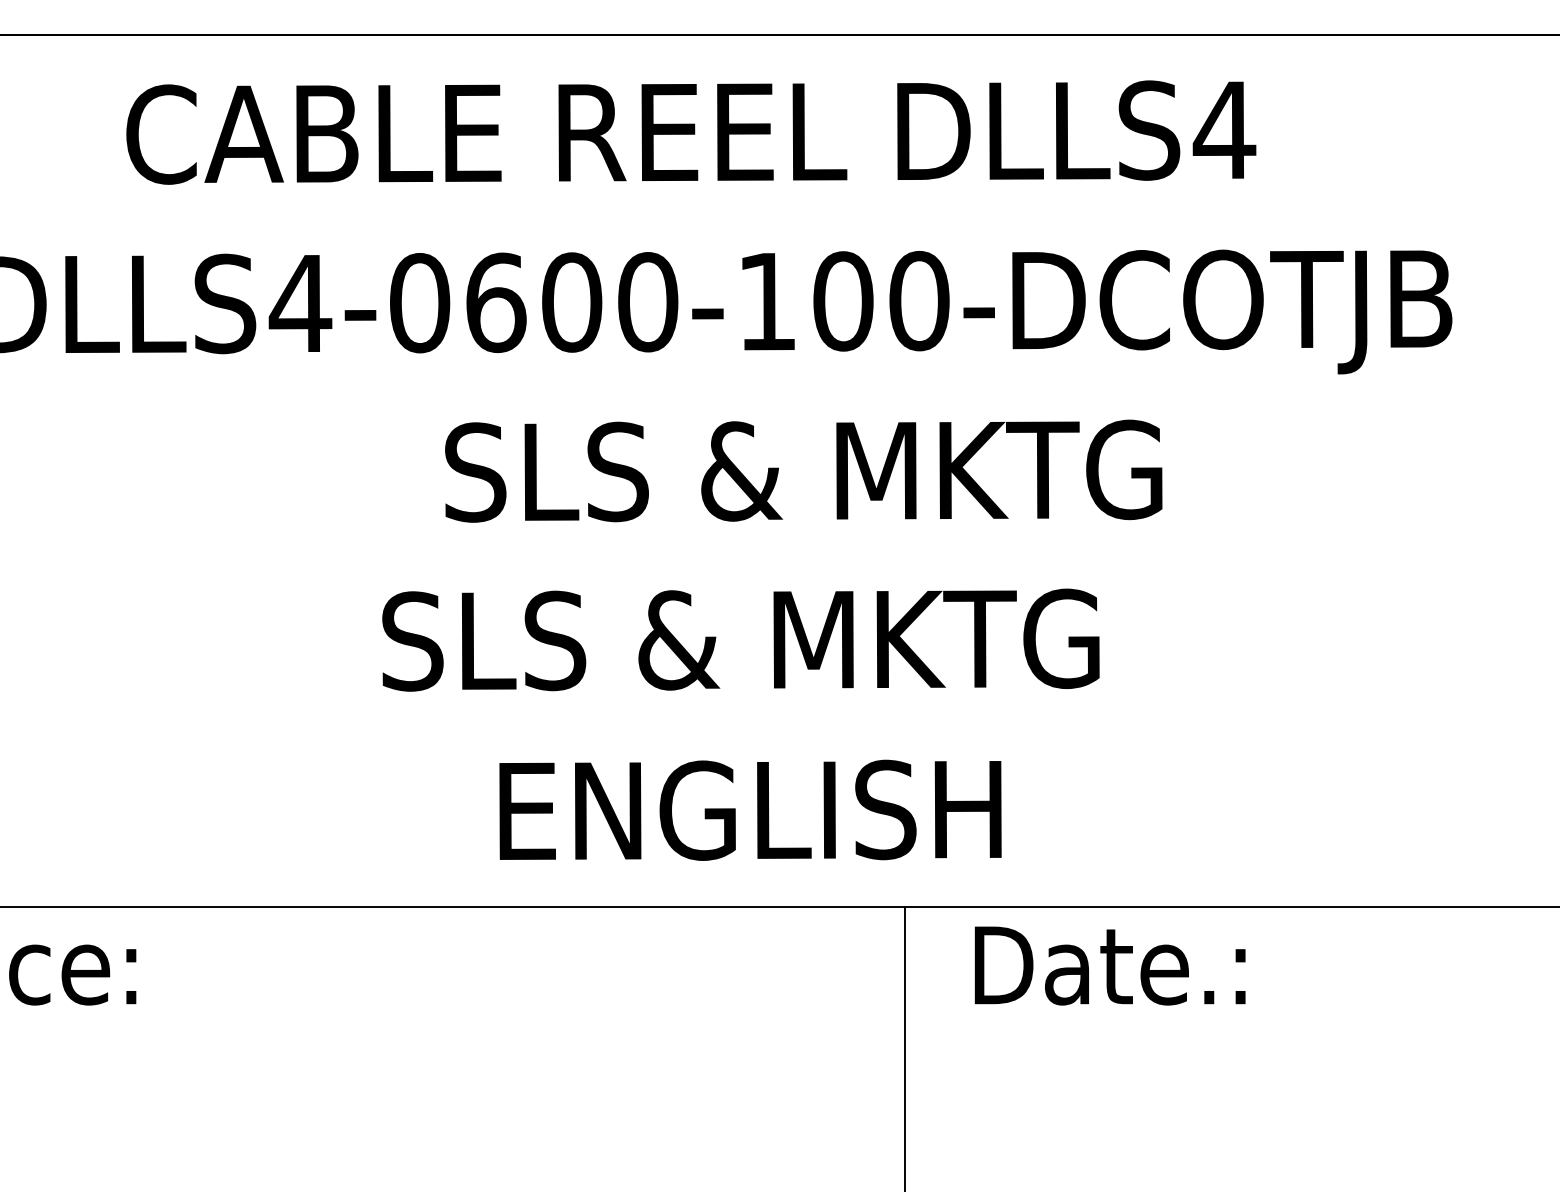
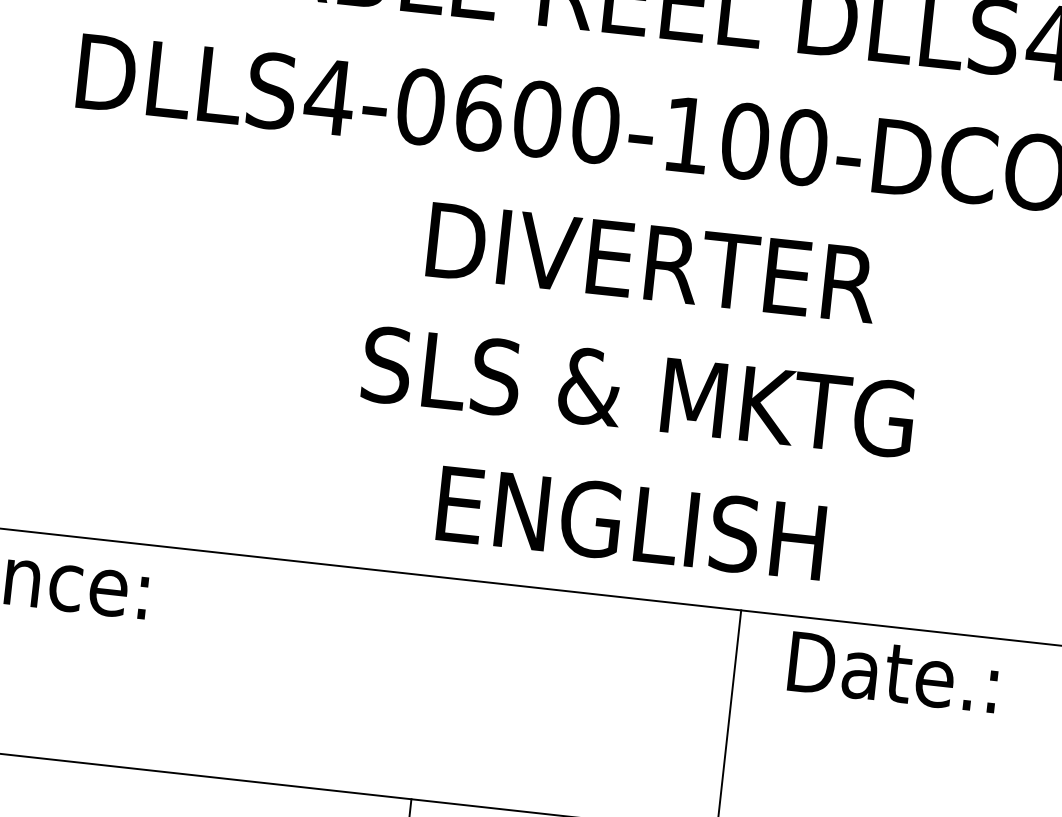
text: (803, 470) -> (700, 267), SLS & MKTG -> DIVERTER

